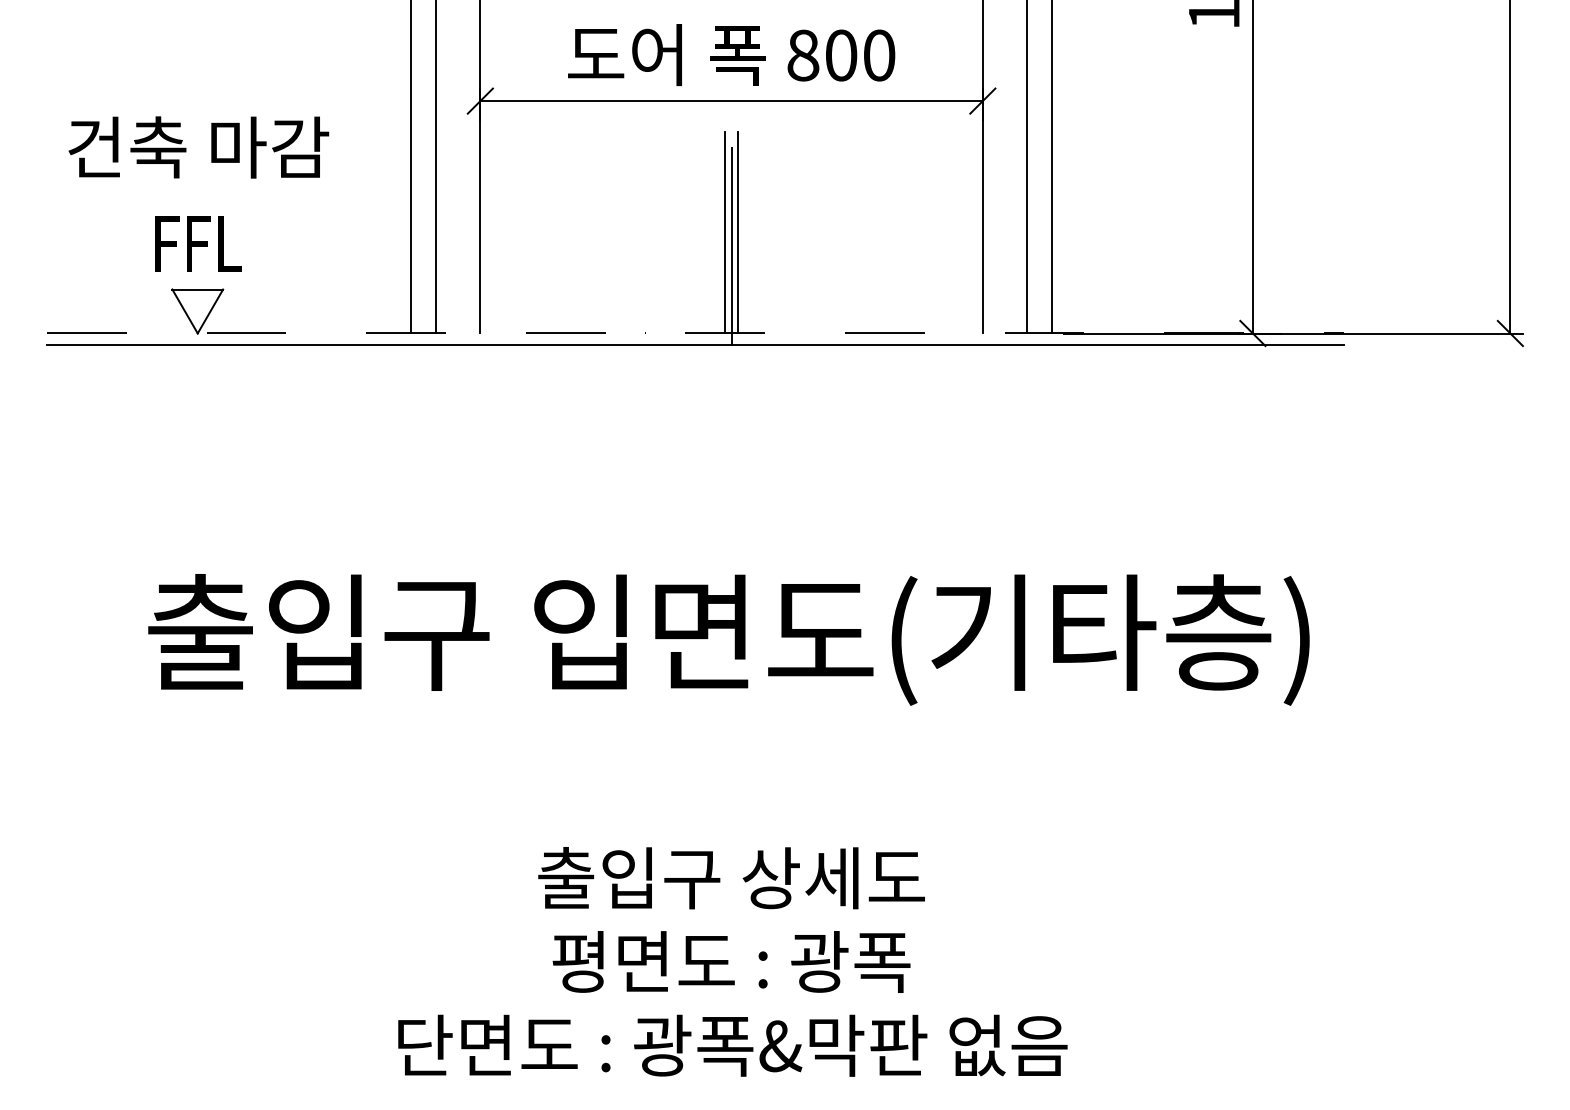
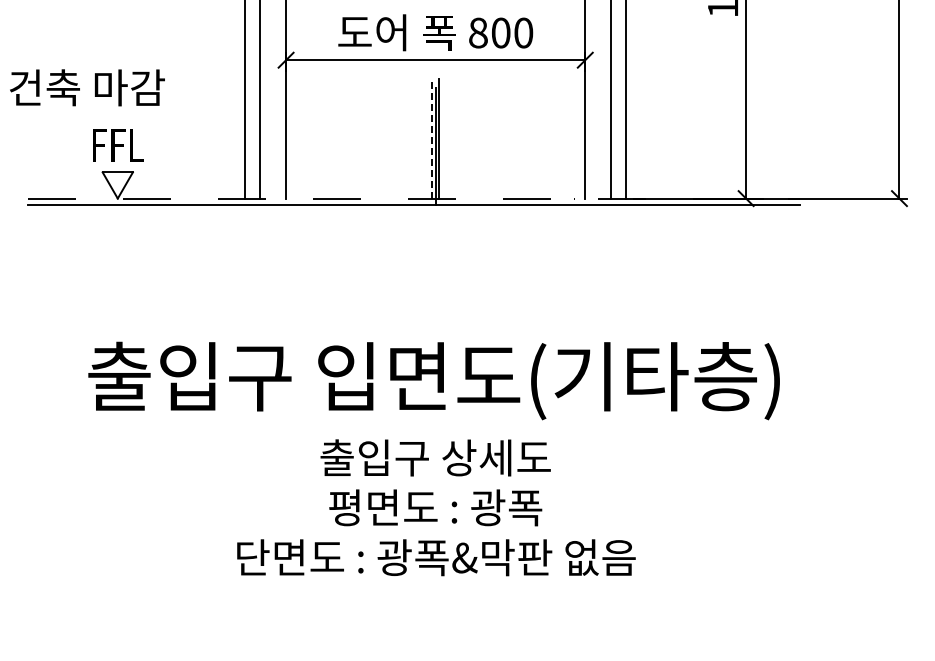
text: (198, 146) -> (87, 87), moved
line: (724, 232) -> (431, 138), solid -> dashed
text: (732, 961) -> (436, 507), moved

